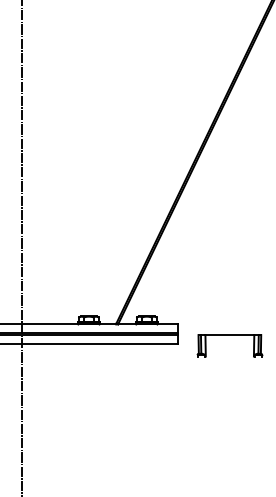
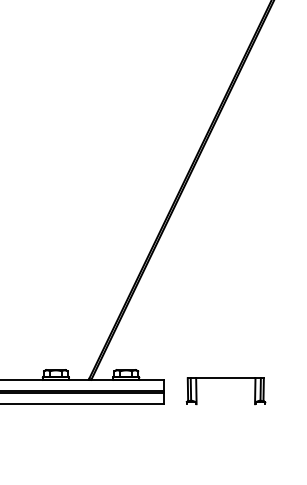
part: (229, 335) -> (225, 378), moved

